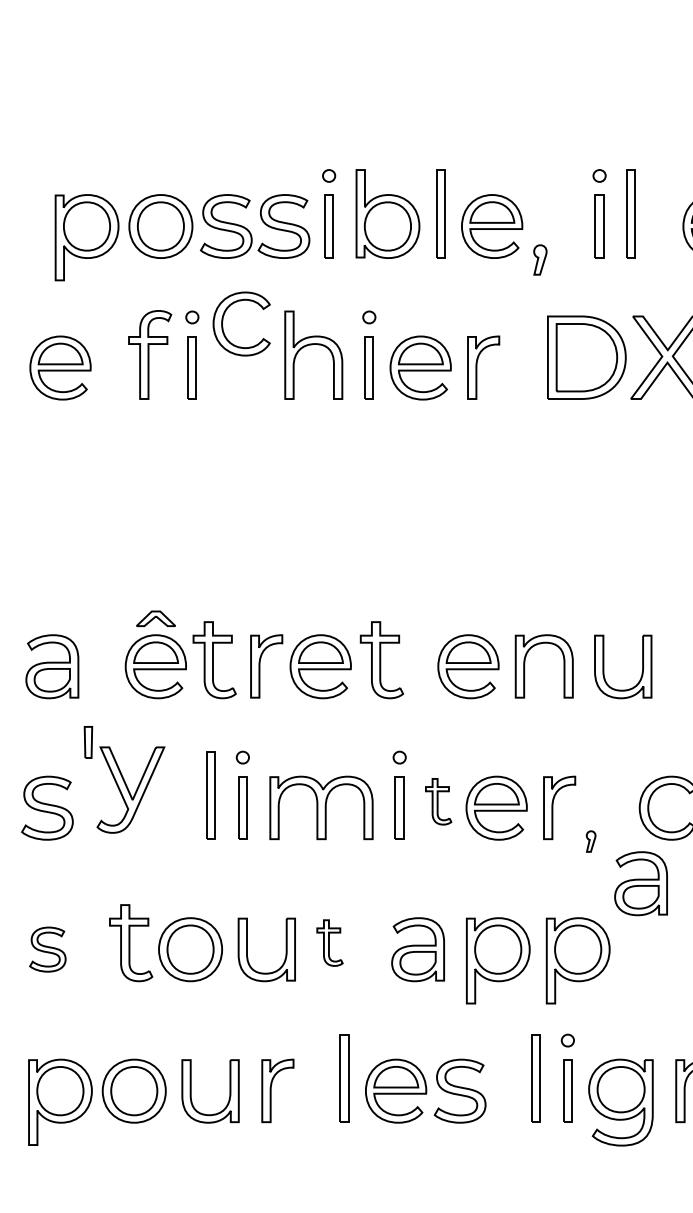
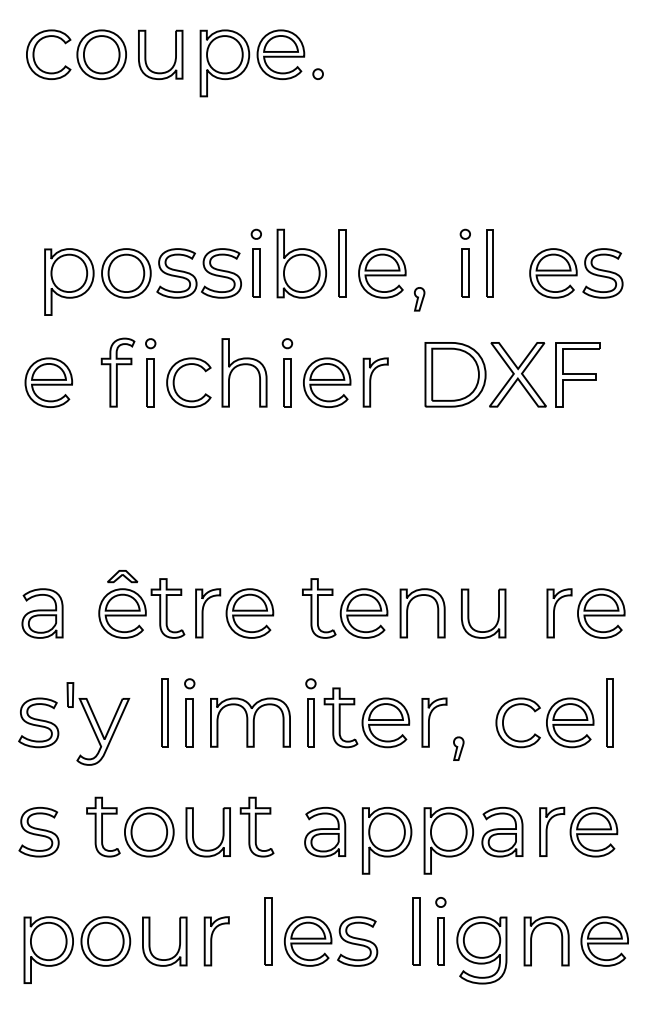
part: (224, 317) -> (175, 377), moved
part: (382, 660) -> (319, 608), moved
part: (124, 779) -> (98, 723), moved
part: (437, 801) -> (340, 717), size x1.67
part: (590, 841) -> (458, 748), size x1.43
part: (641, 884) -> (502, 832), moved
part: (329, 942) -> (256, 826), size x1.67
part: (47, 948) -> (38, 831), size x1.43

